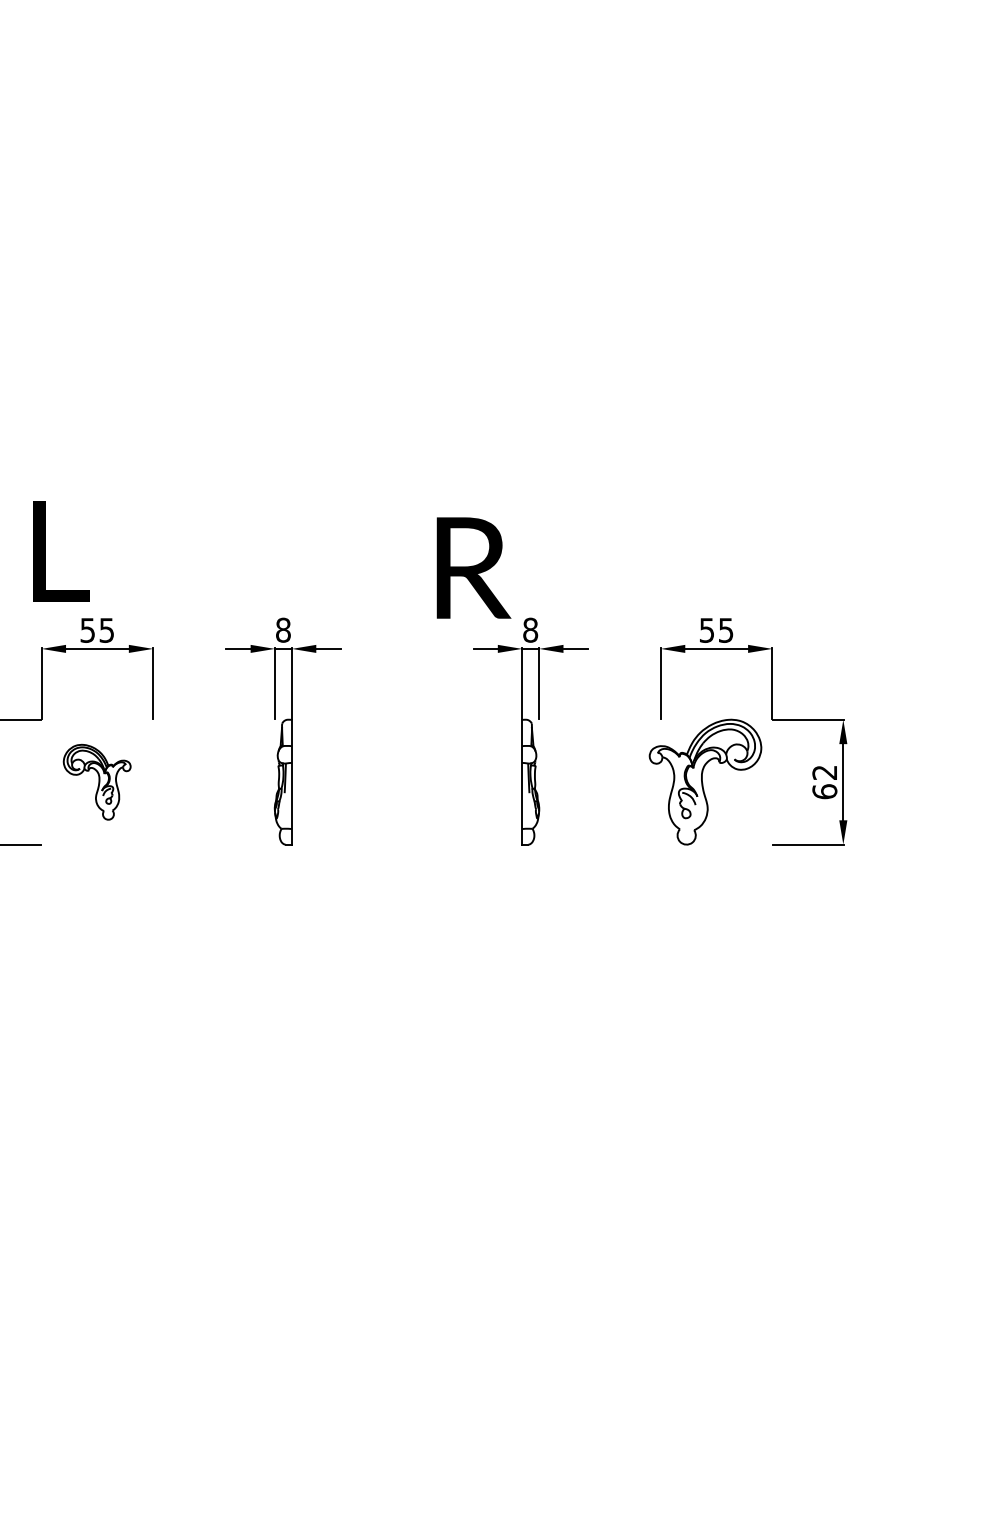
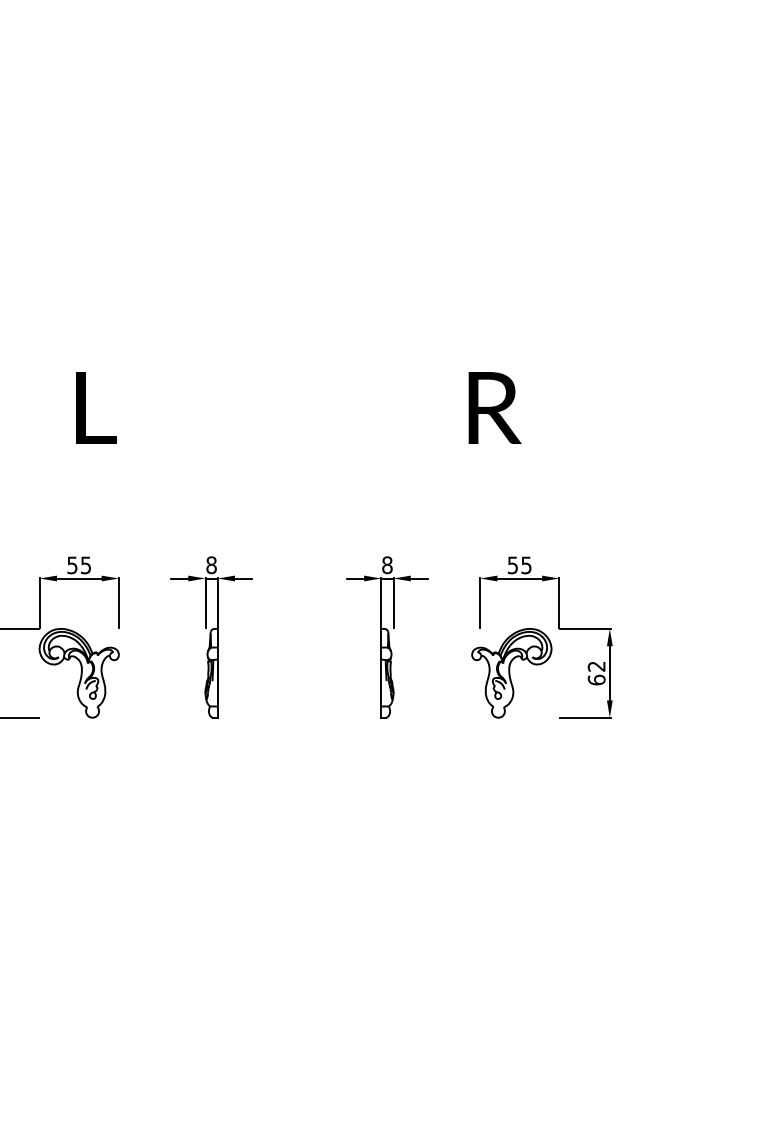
text: (61, 550) -> (96, 407), moved
text: (473, 567) -> (494, 407), moved
part: (96, 782) -> (78, 673), size x1.67

